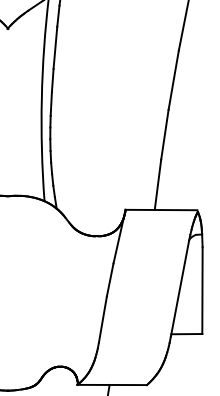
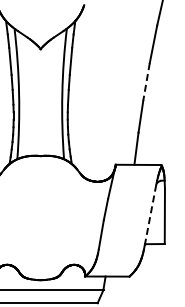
line: (173, 80) -> (146, 82), solid -> dashed
line: (179, 287) -> (150, 214), solid -> dashed

